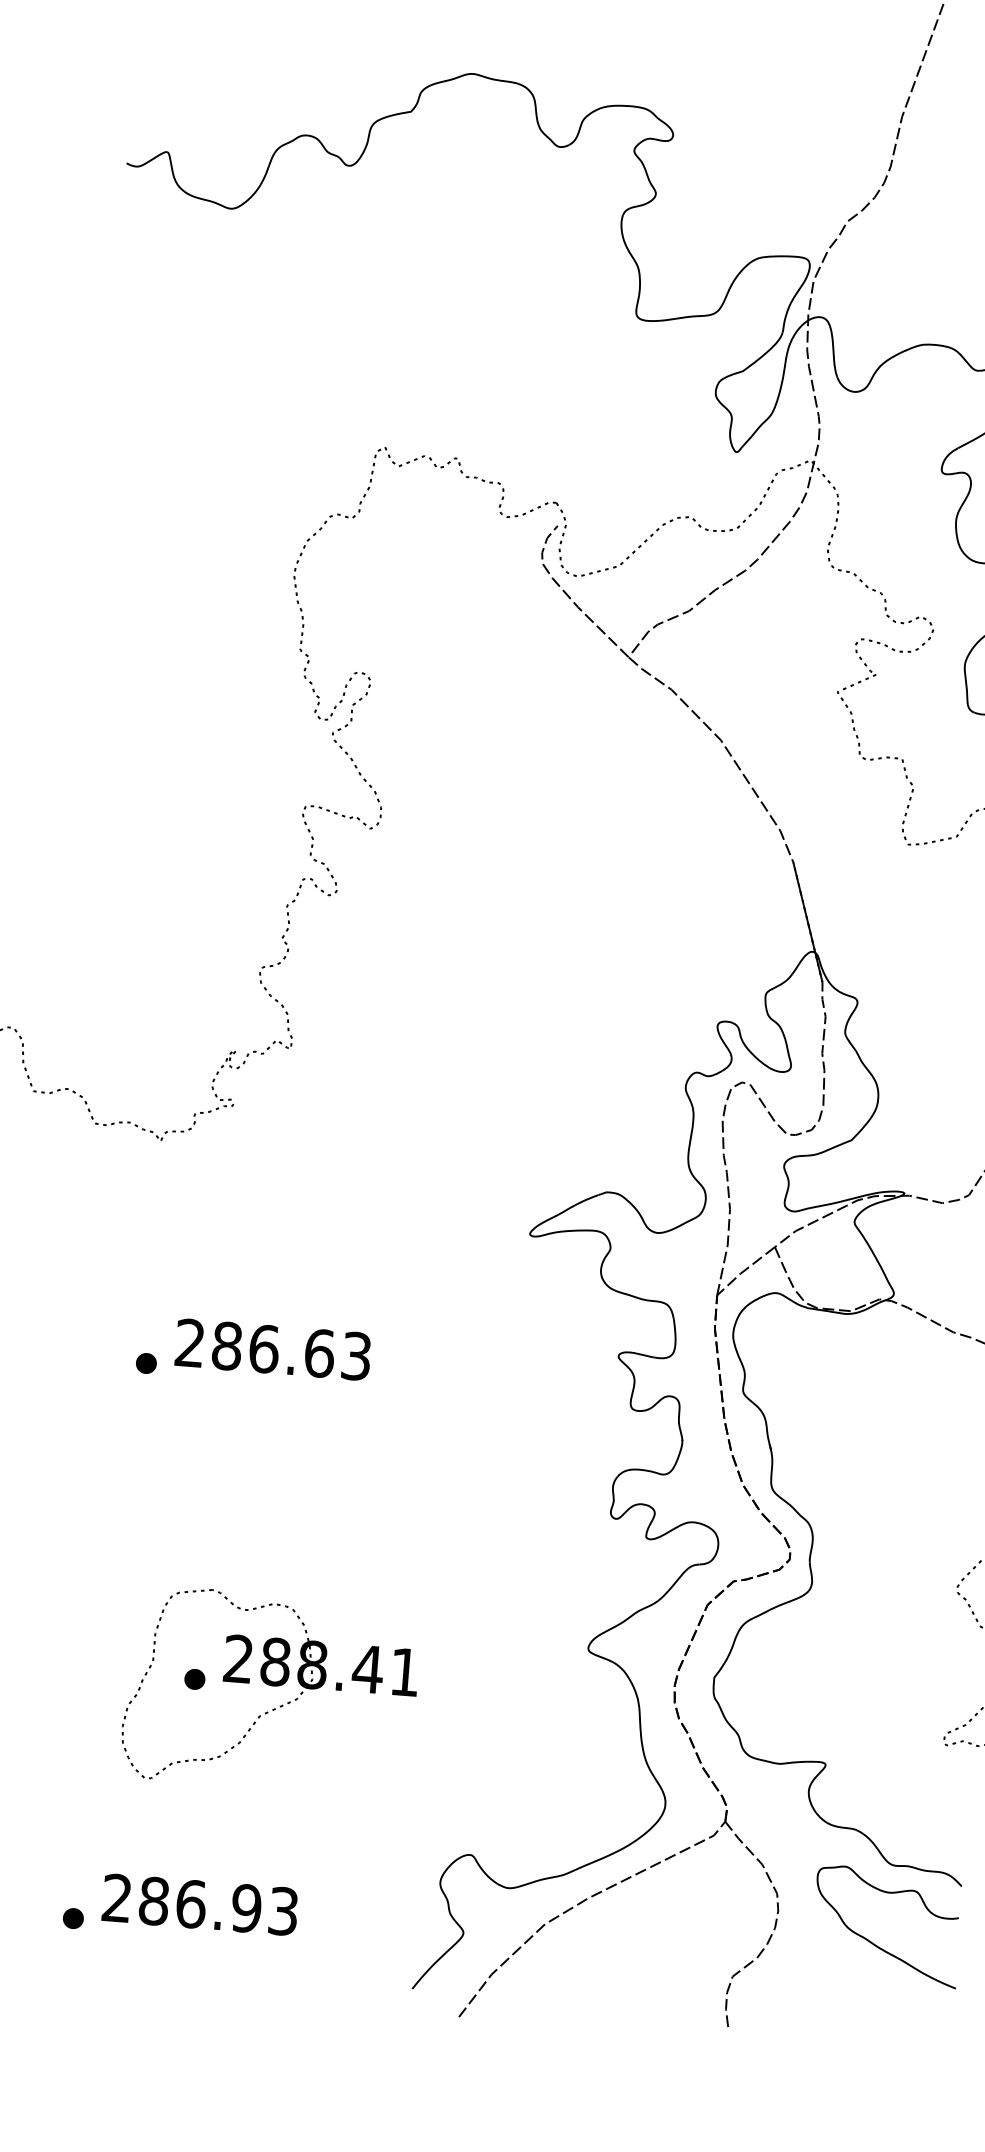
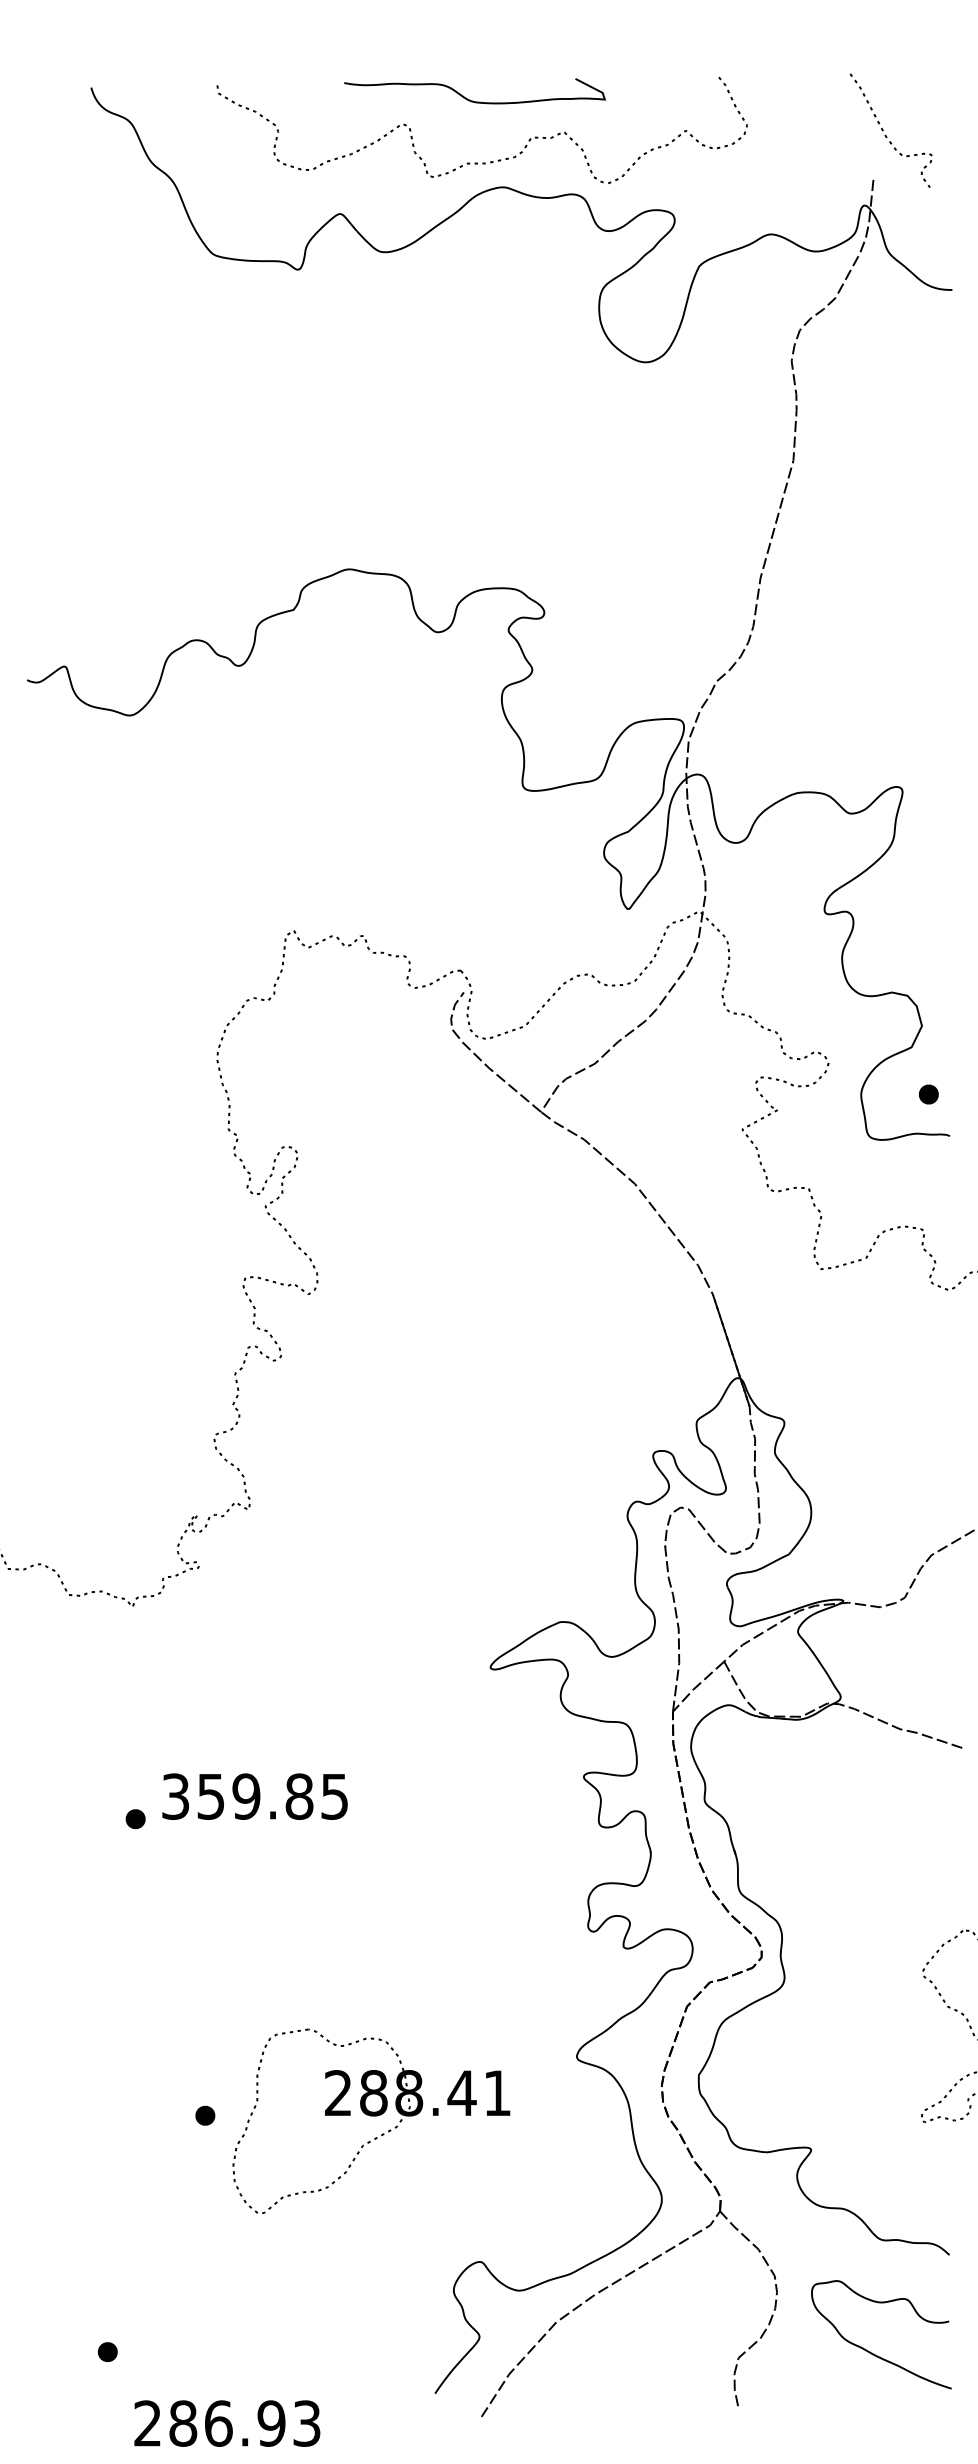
text: (273, 1349) -> (255, 1796), 286.63 -> 359.85
part: (270, 1690) -> (371, 2120), moved
text: (200, 1904) -> (227, 2423), moved
part: (874, 1943) -> (870, 2351), moved

